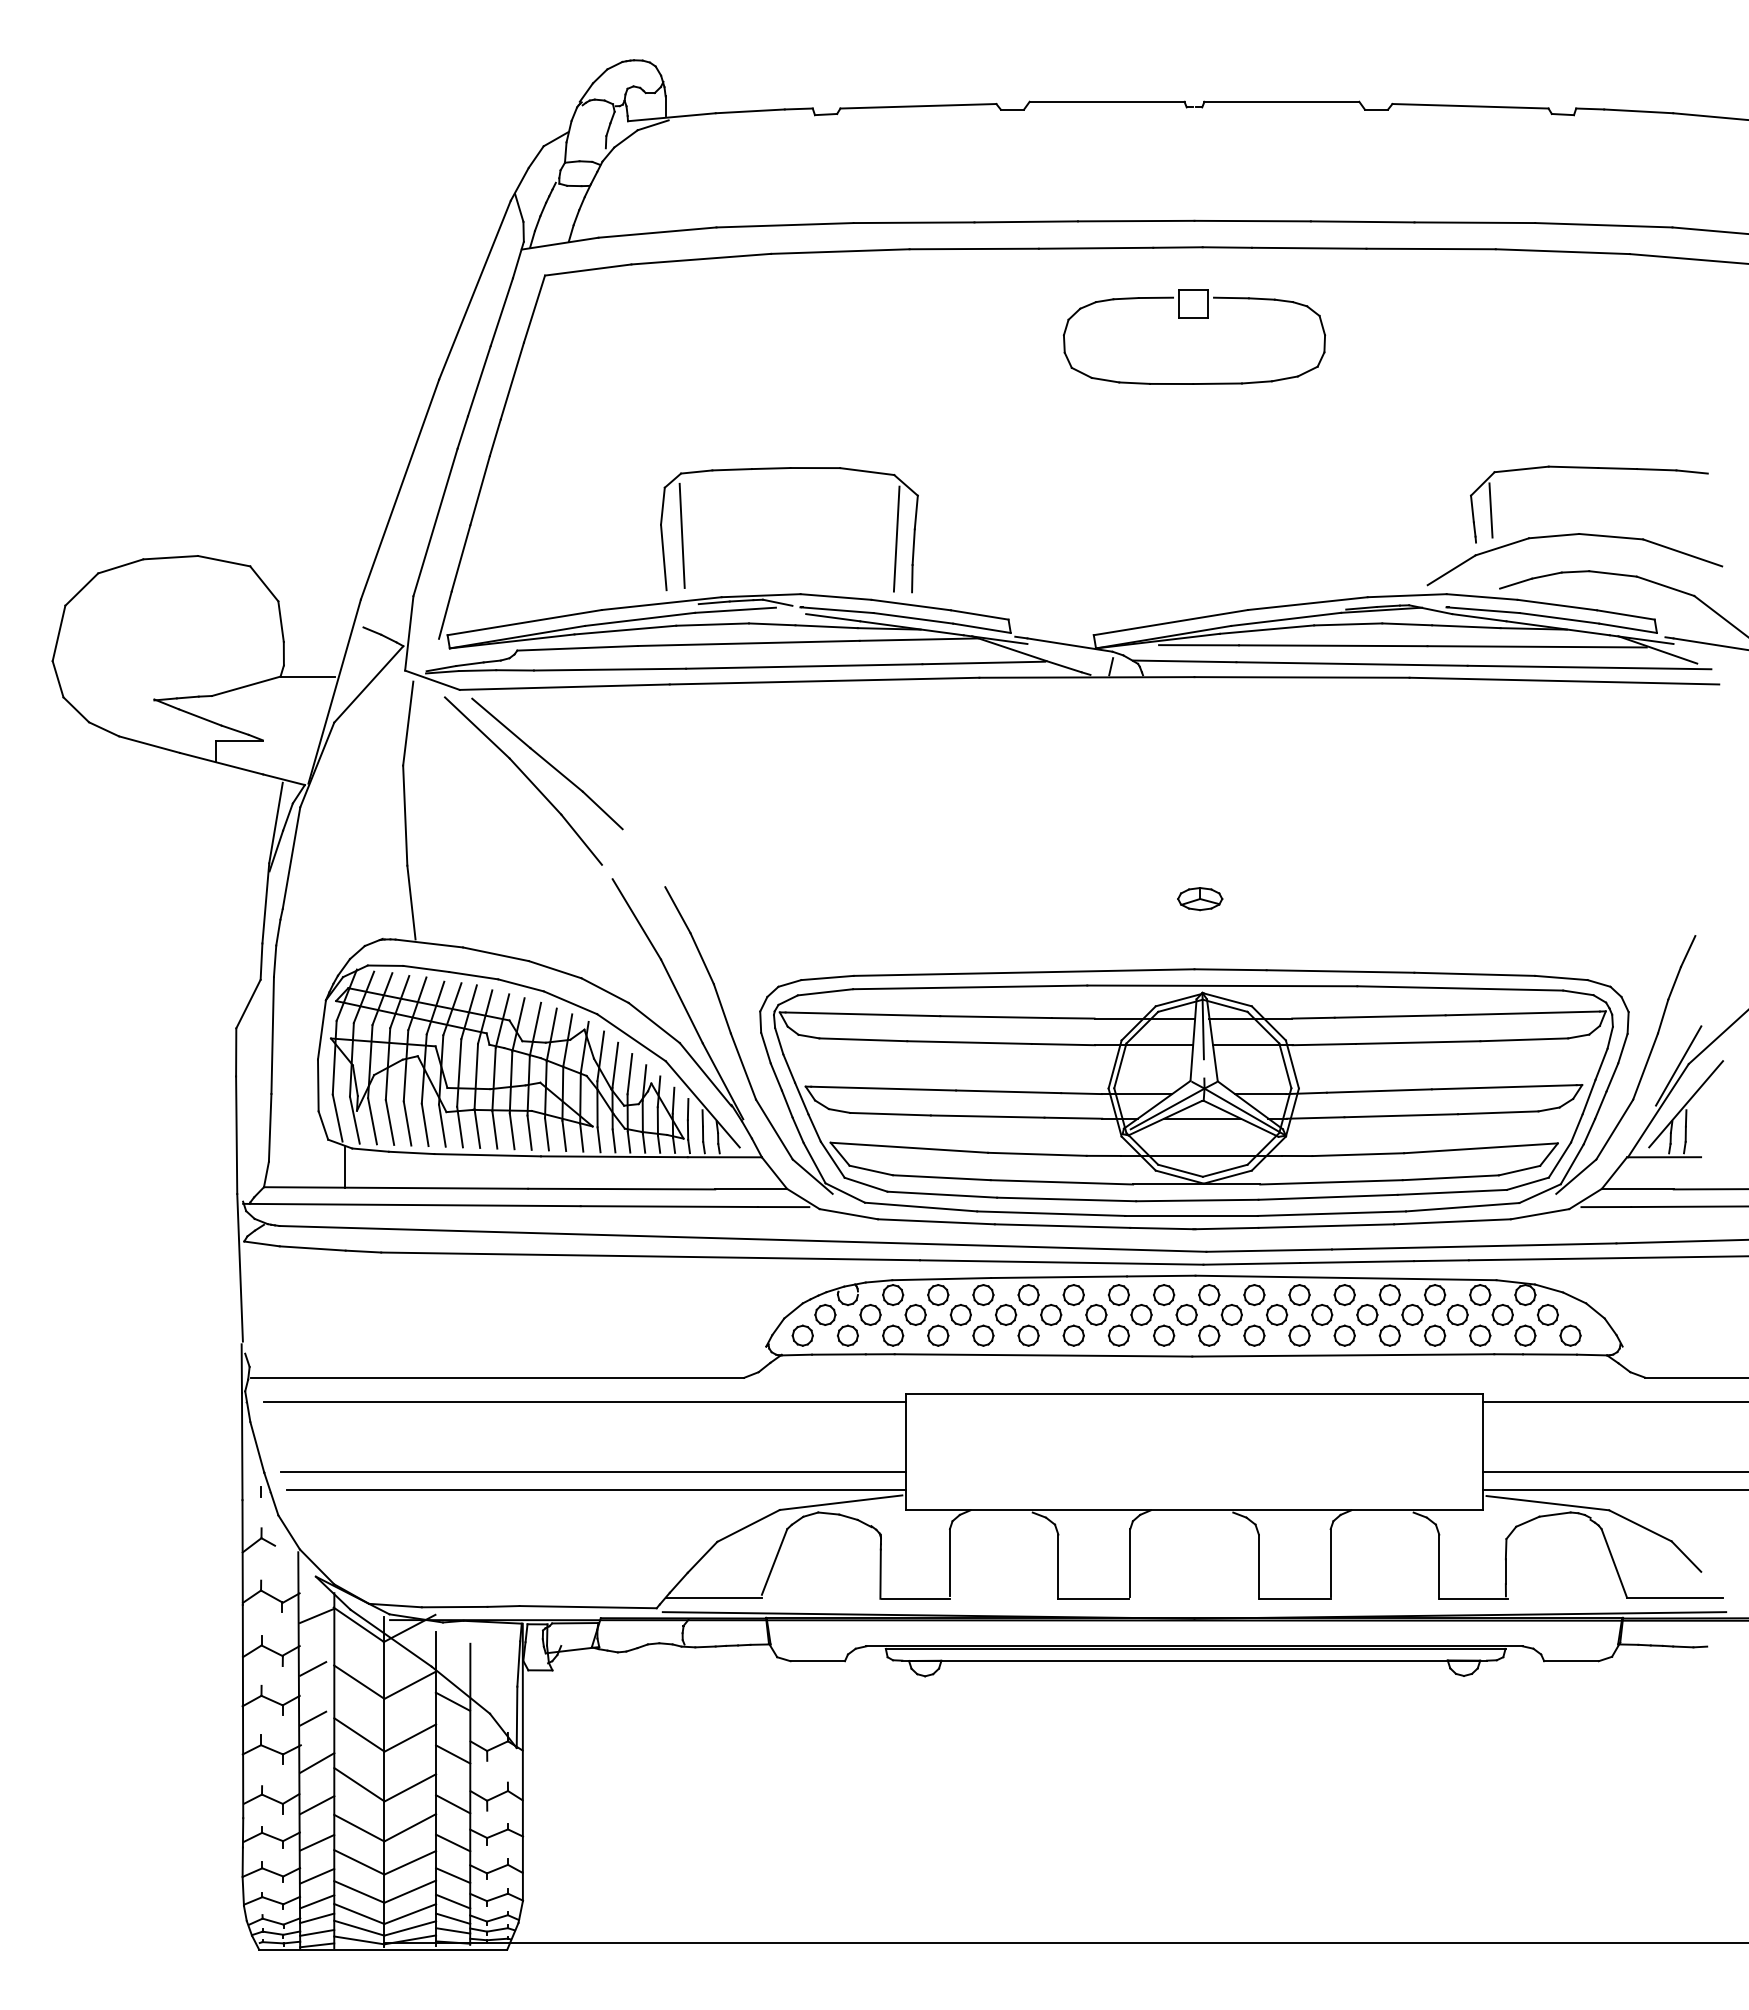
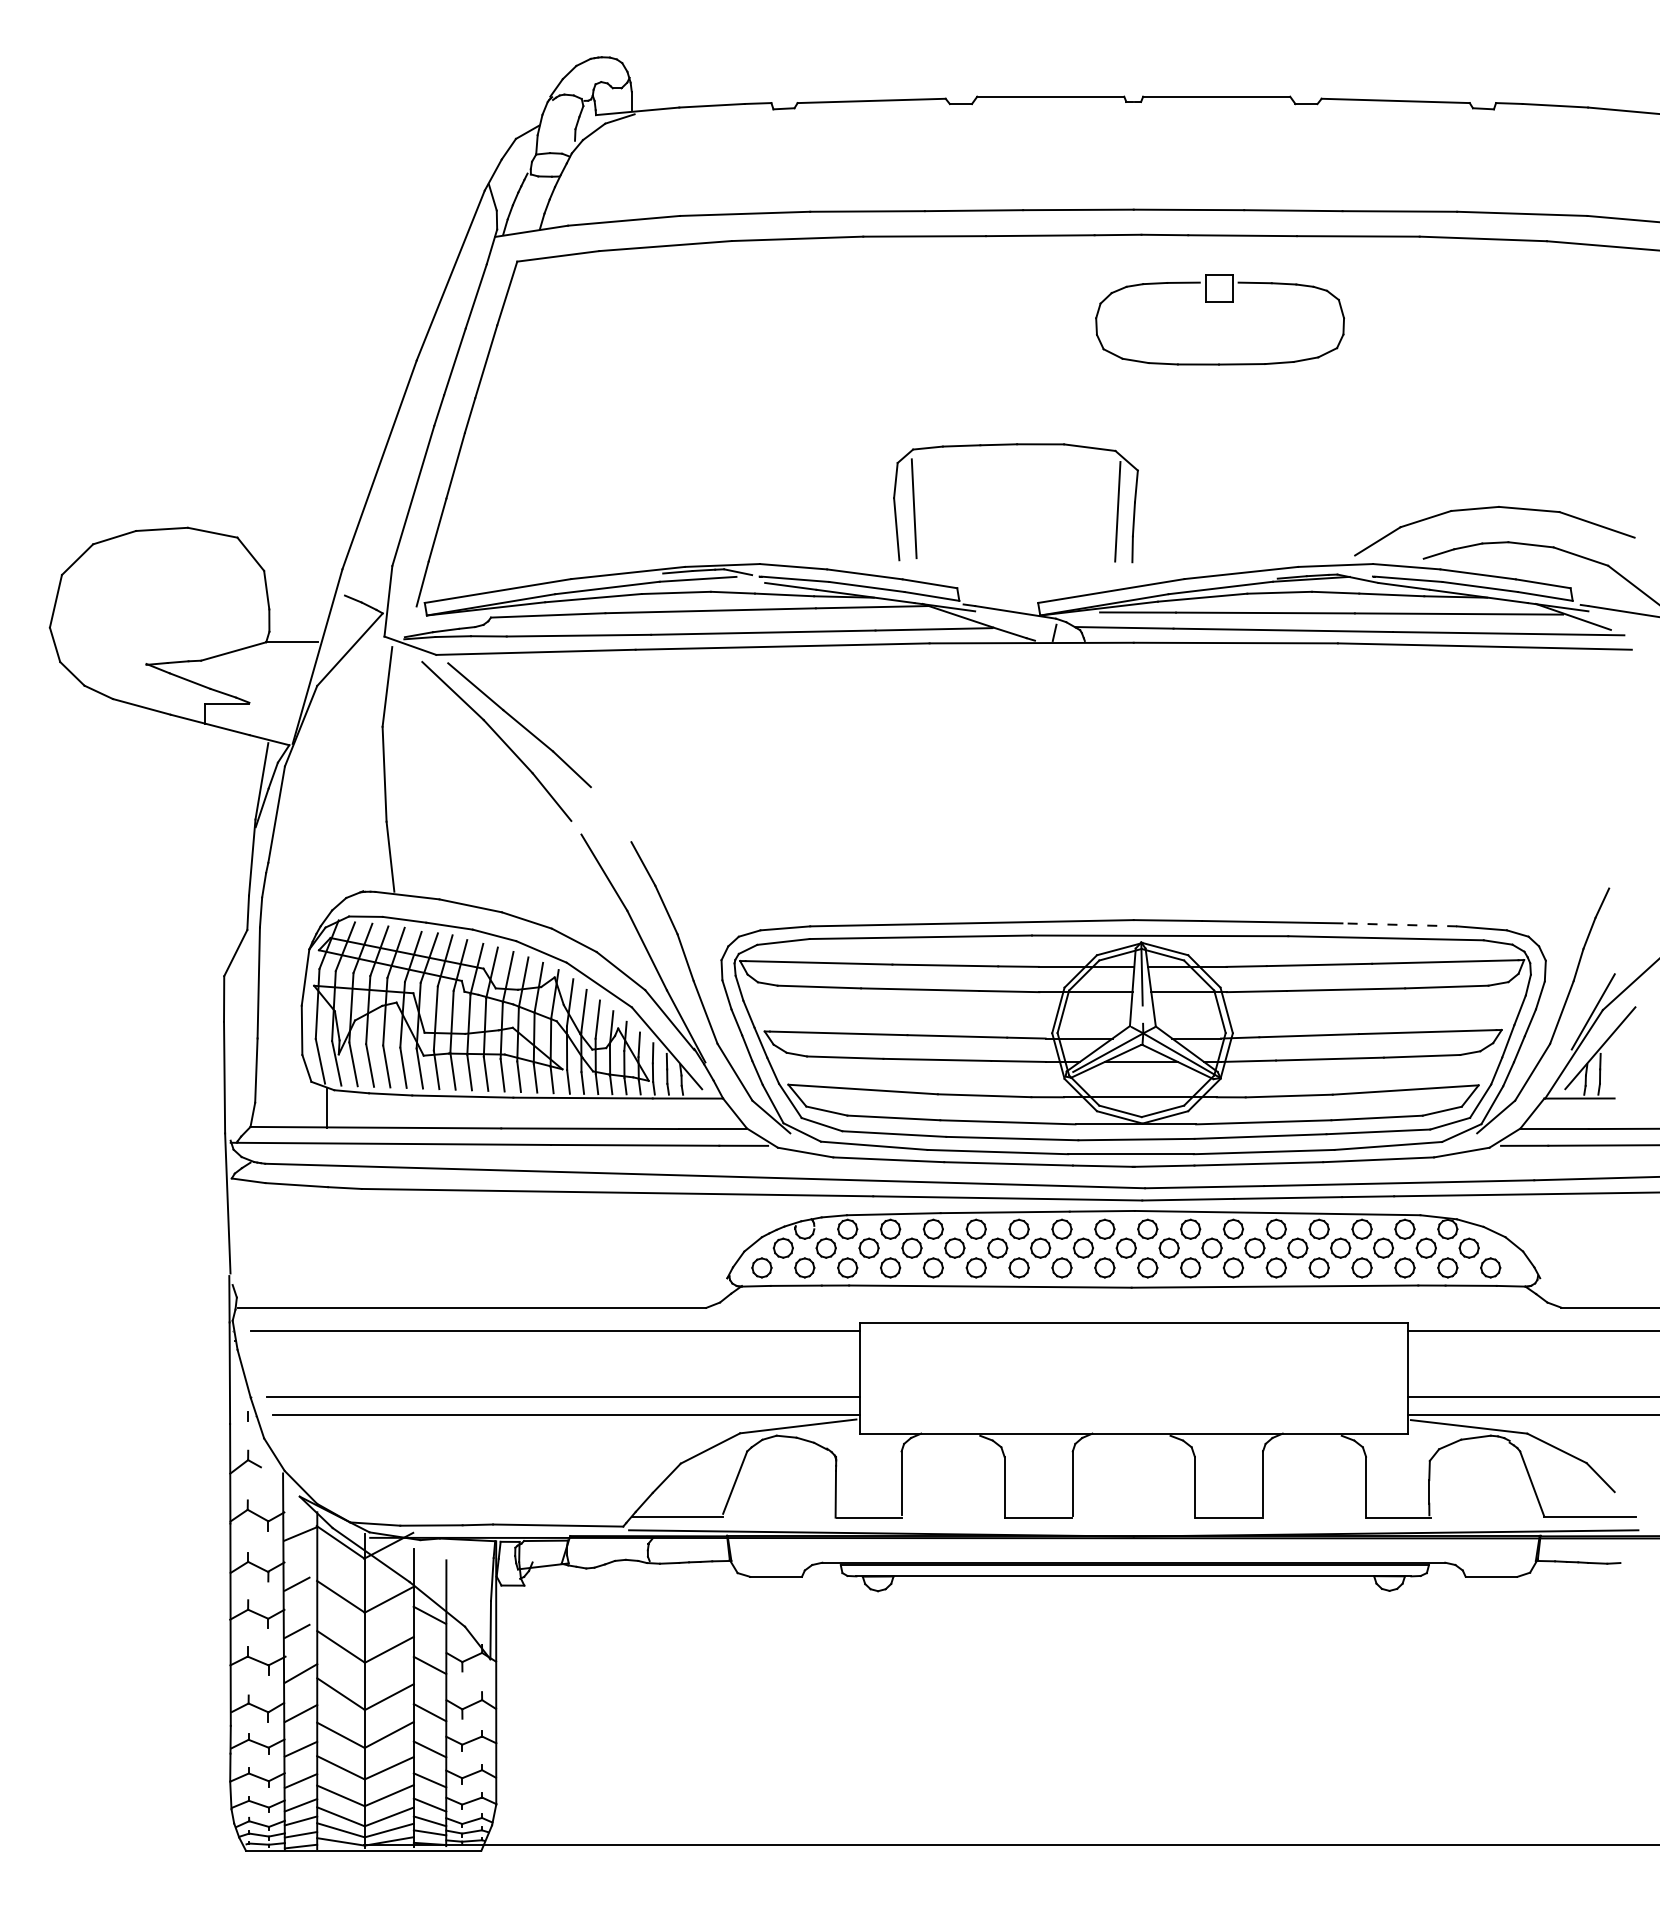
part: (1194, 318) -> (1220, 302), moved
part: (1589, 468) -> (1508, 444), removed
part: (784, 469) -> (1011, 445), moved
part: (1200, 899) -> (1139, 853), removed
line: (1474, 974) -> (1399, 925), solid -> dashed

